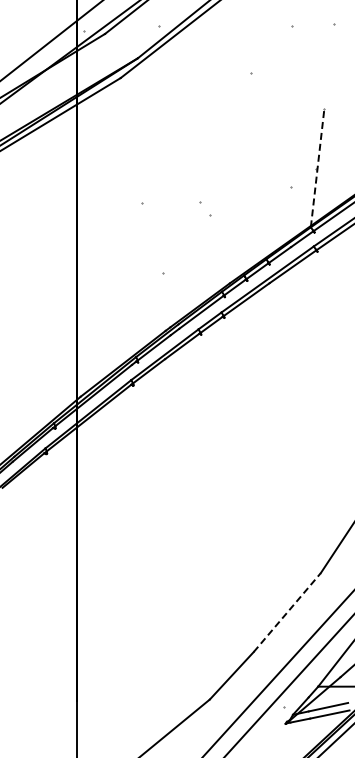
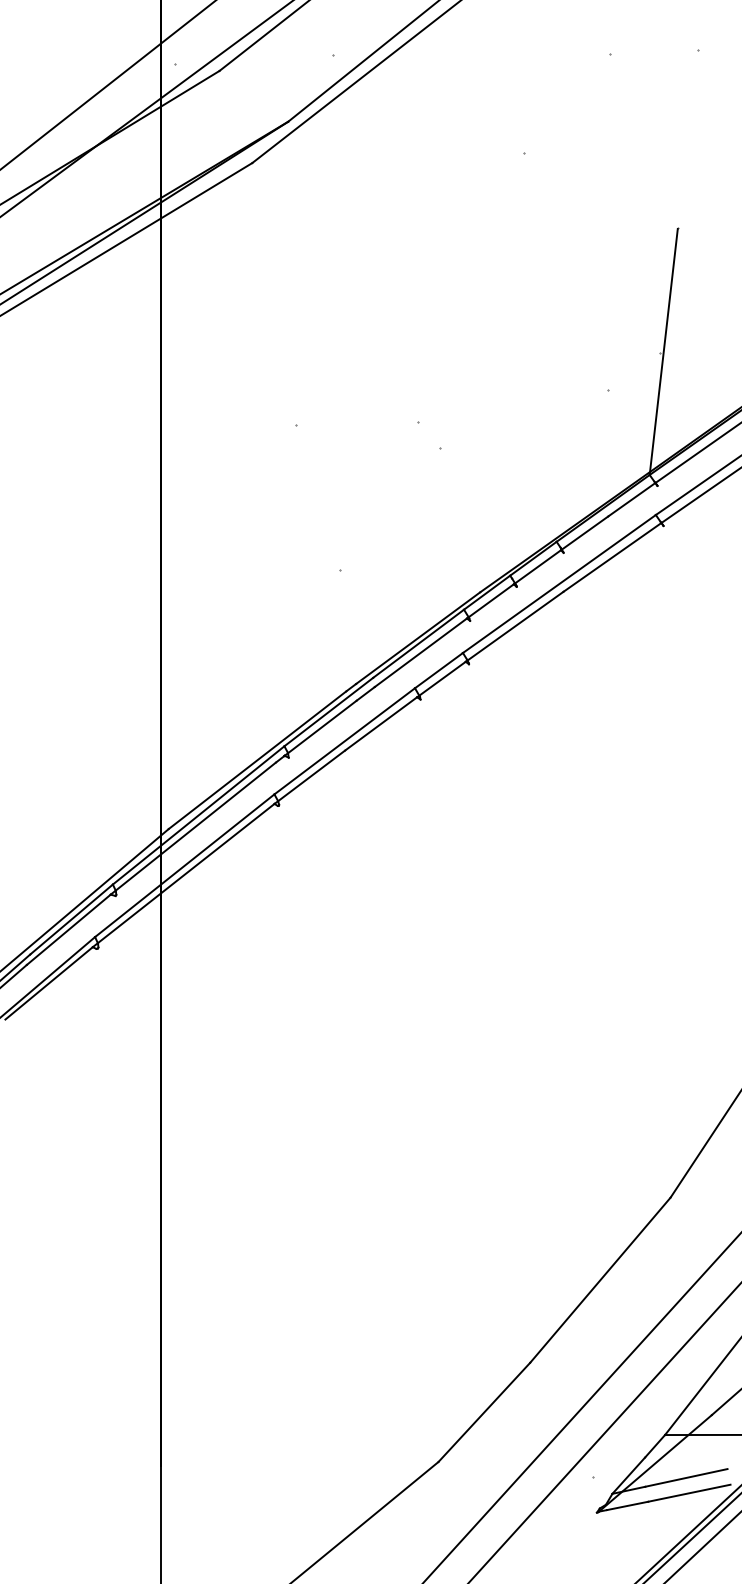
line: (317, 167) -> (663, 349), dashed -> solid
line: (287, 612) -> (600, 1279), dashed -> solid

